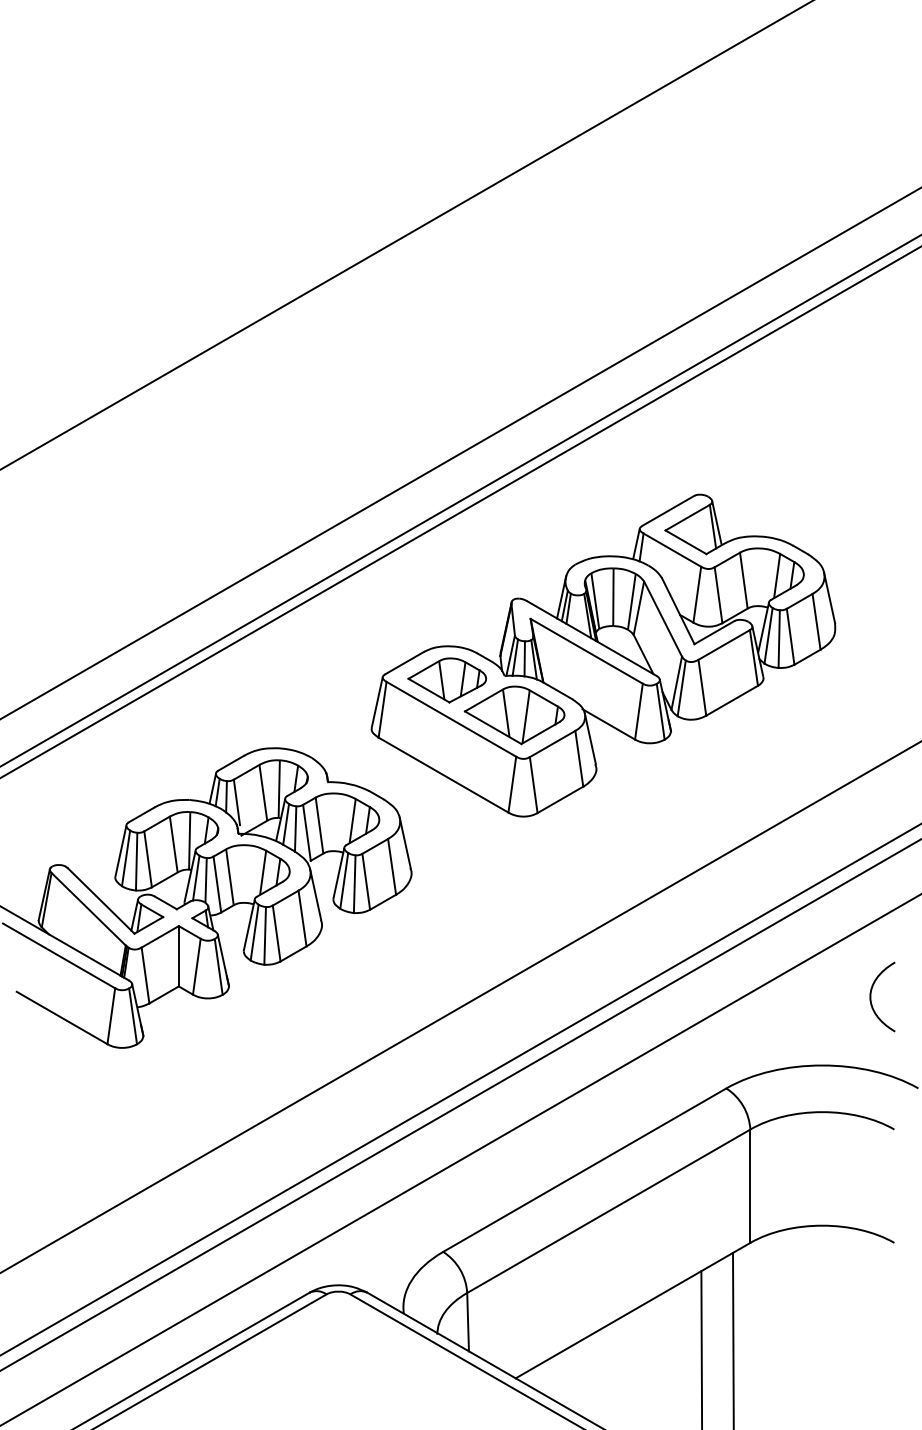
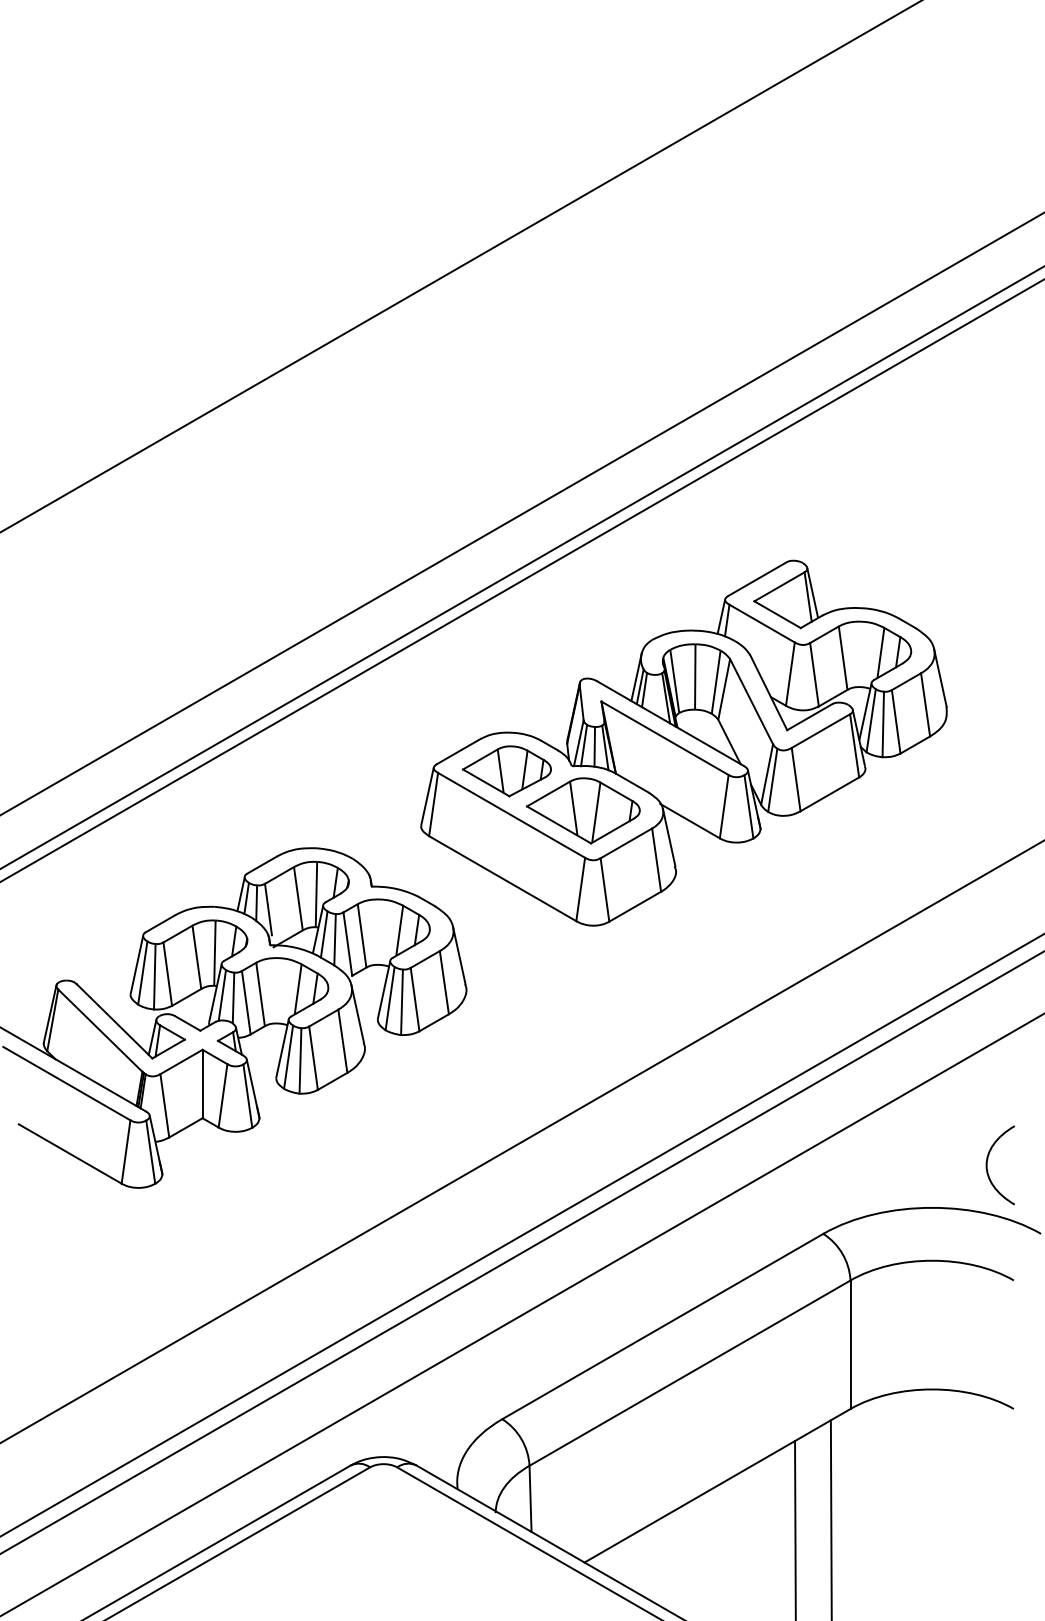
curve: (871, 996) -> (987, 1164), moved

